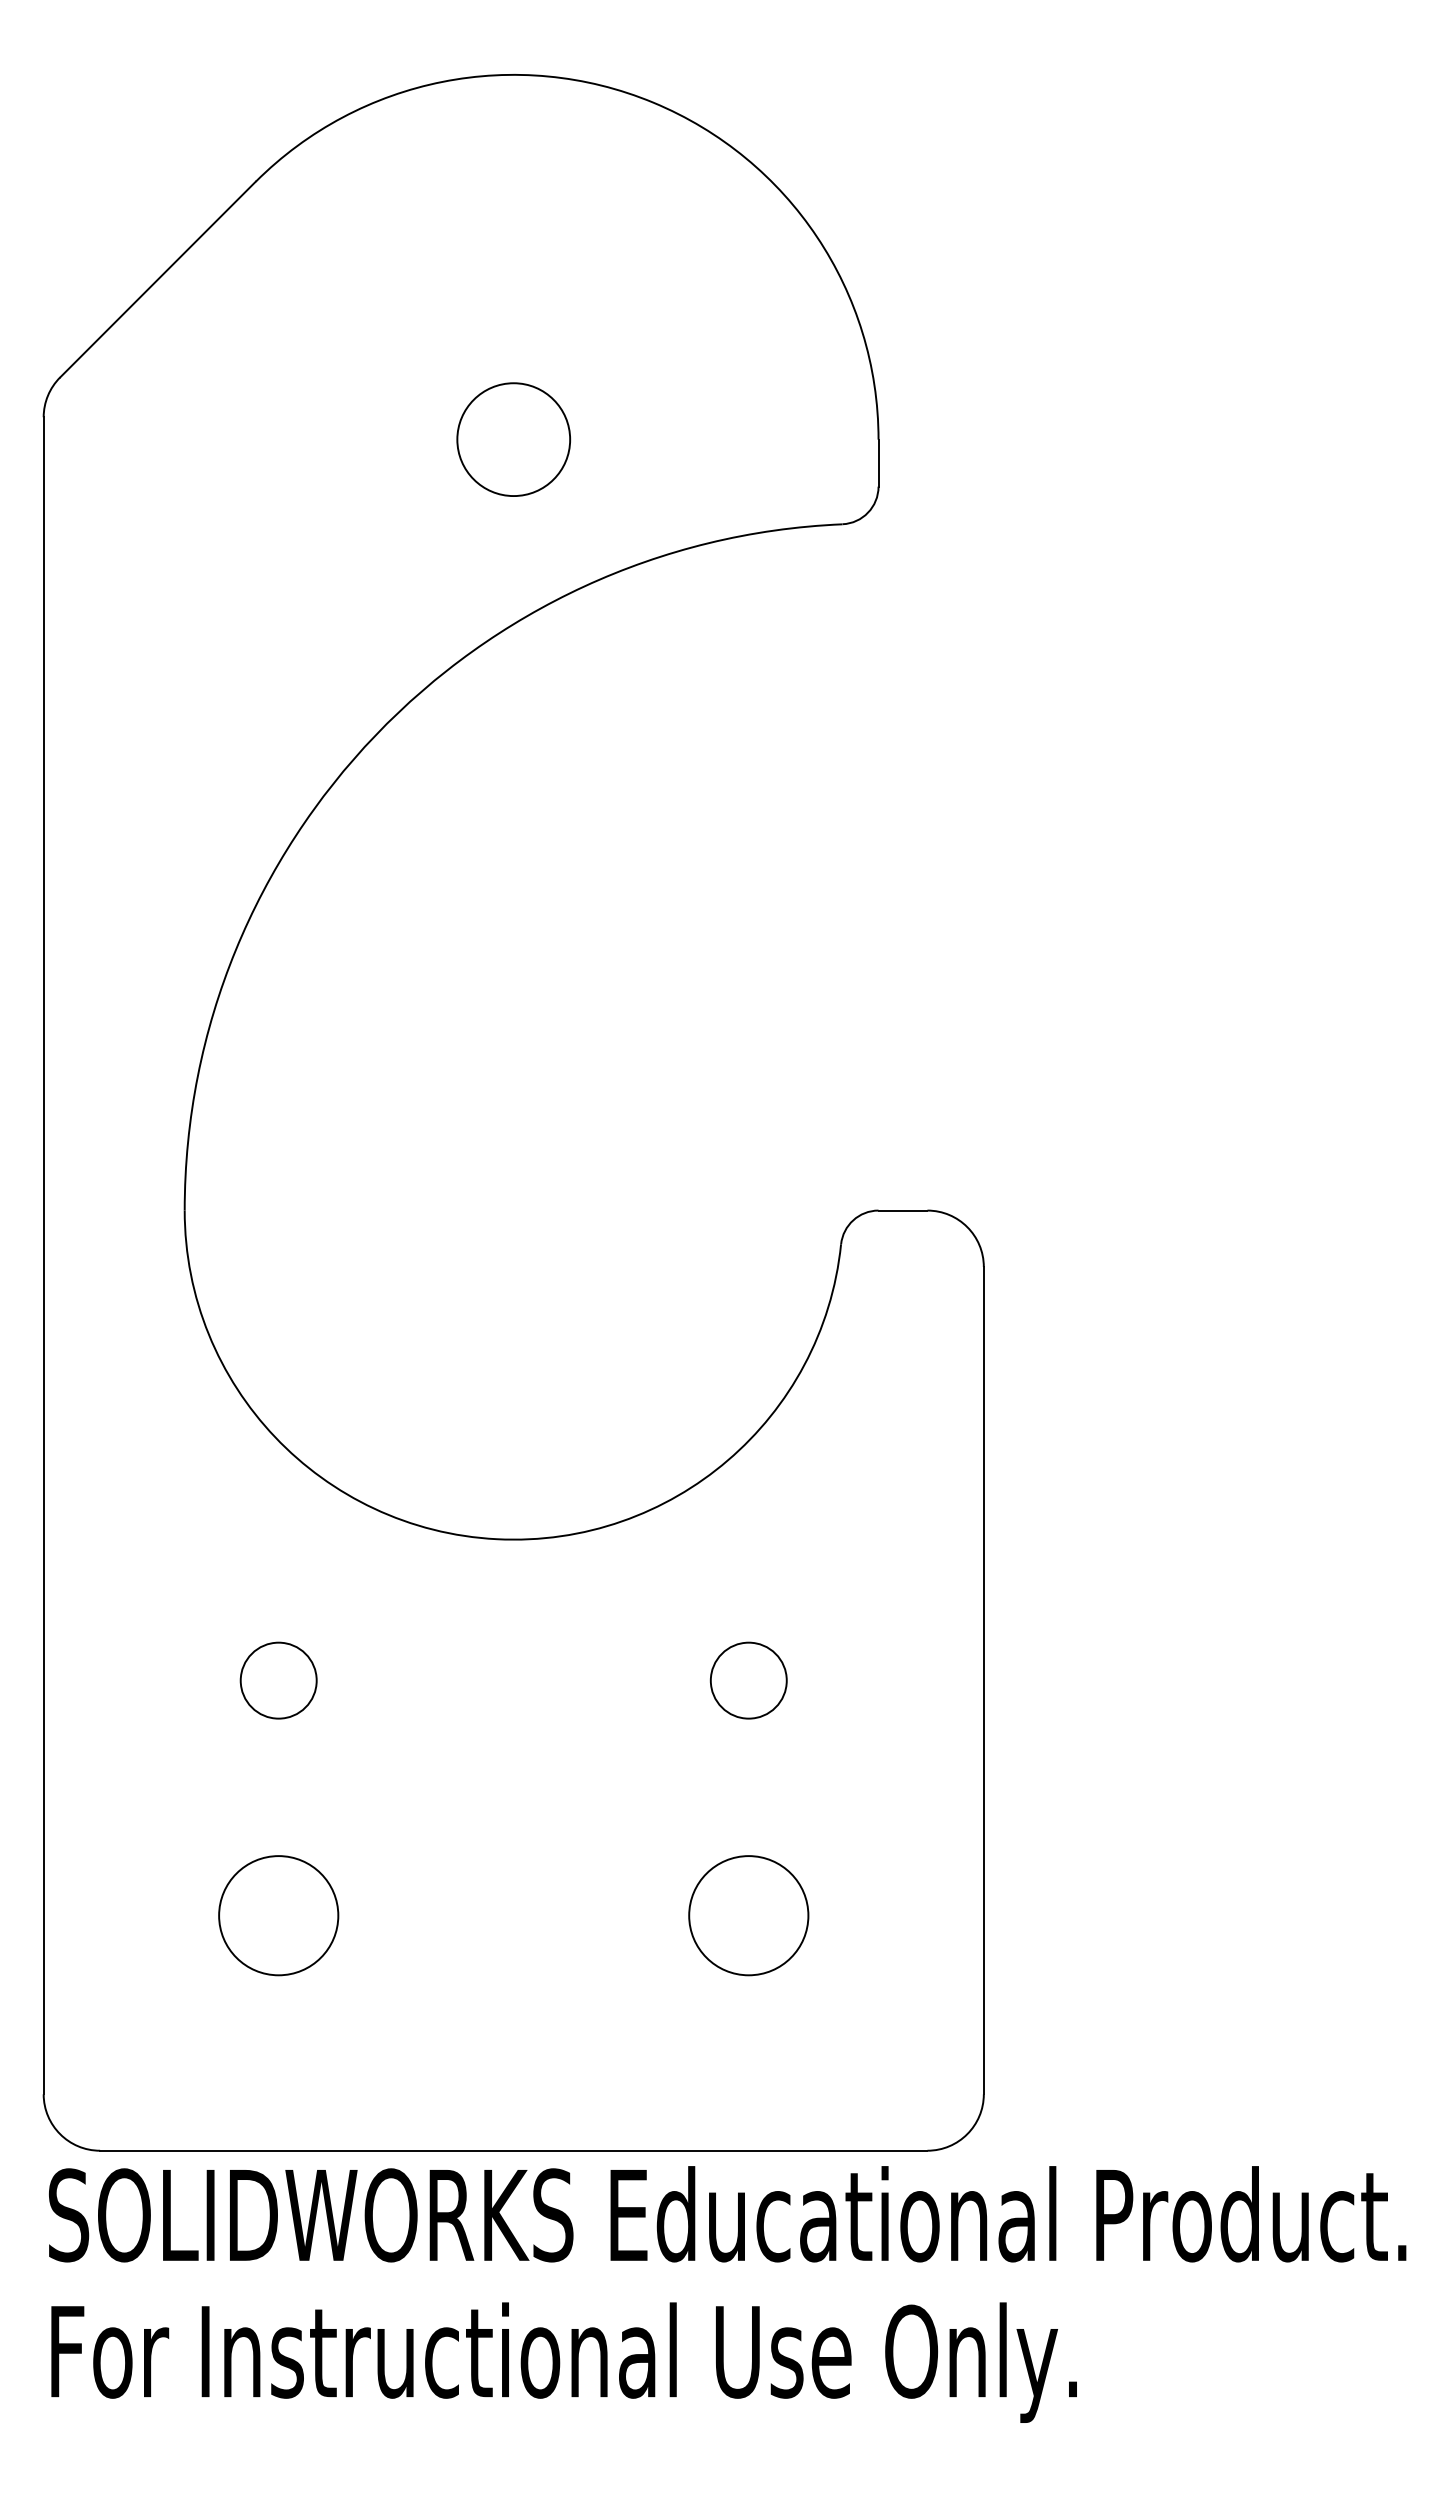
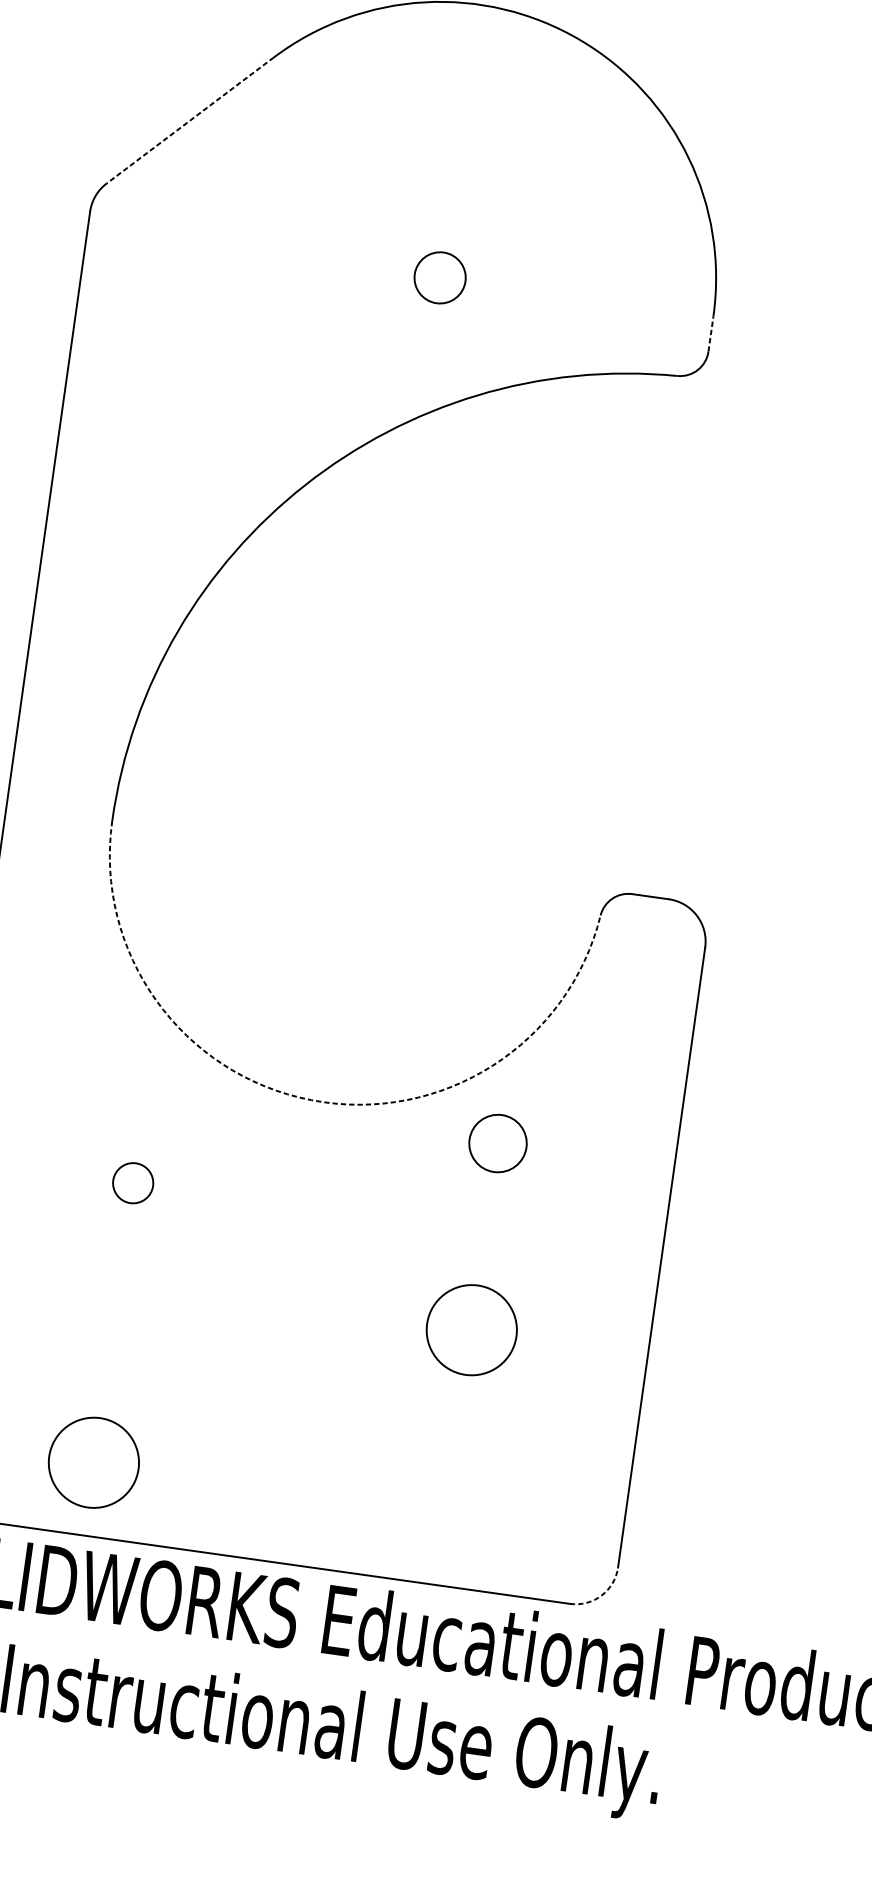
line: (157, 279) -> (189, 120), solid -> dashed
circle: (513, 439) -> (439, 277), size x0.6
line: (878, 463) -> (710, 334), solid -> dashed
arc: (496, 1539) -> (311, 1100), solid -> dashed
circle: (278, 1680) -> (133, 1183), size x0.7
circle: (748, 1680) -> (497, 1143), moved
circle: (278, 1915) -> (93, 1462), moved
circle: (748, 1915) -> (471, 1330), moved
arc: (967, 2134) -> (601, 1595), solid -> dashed

